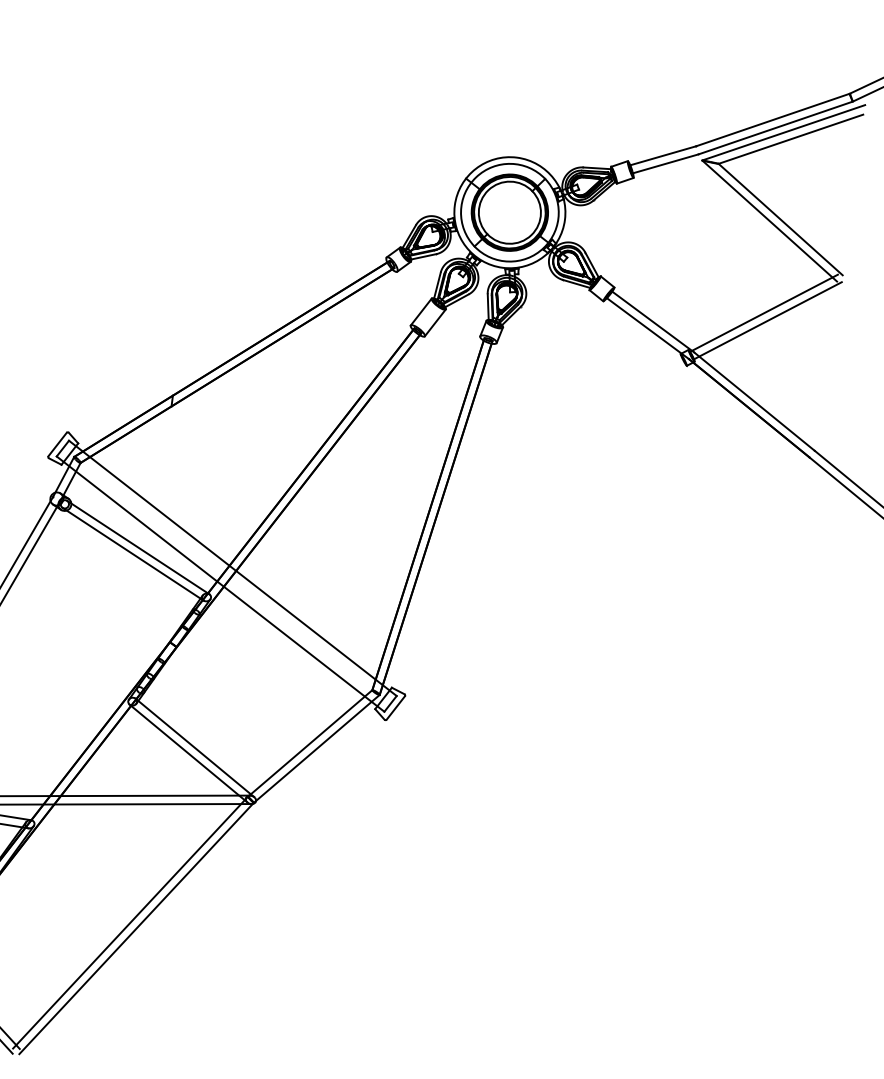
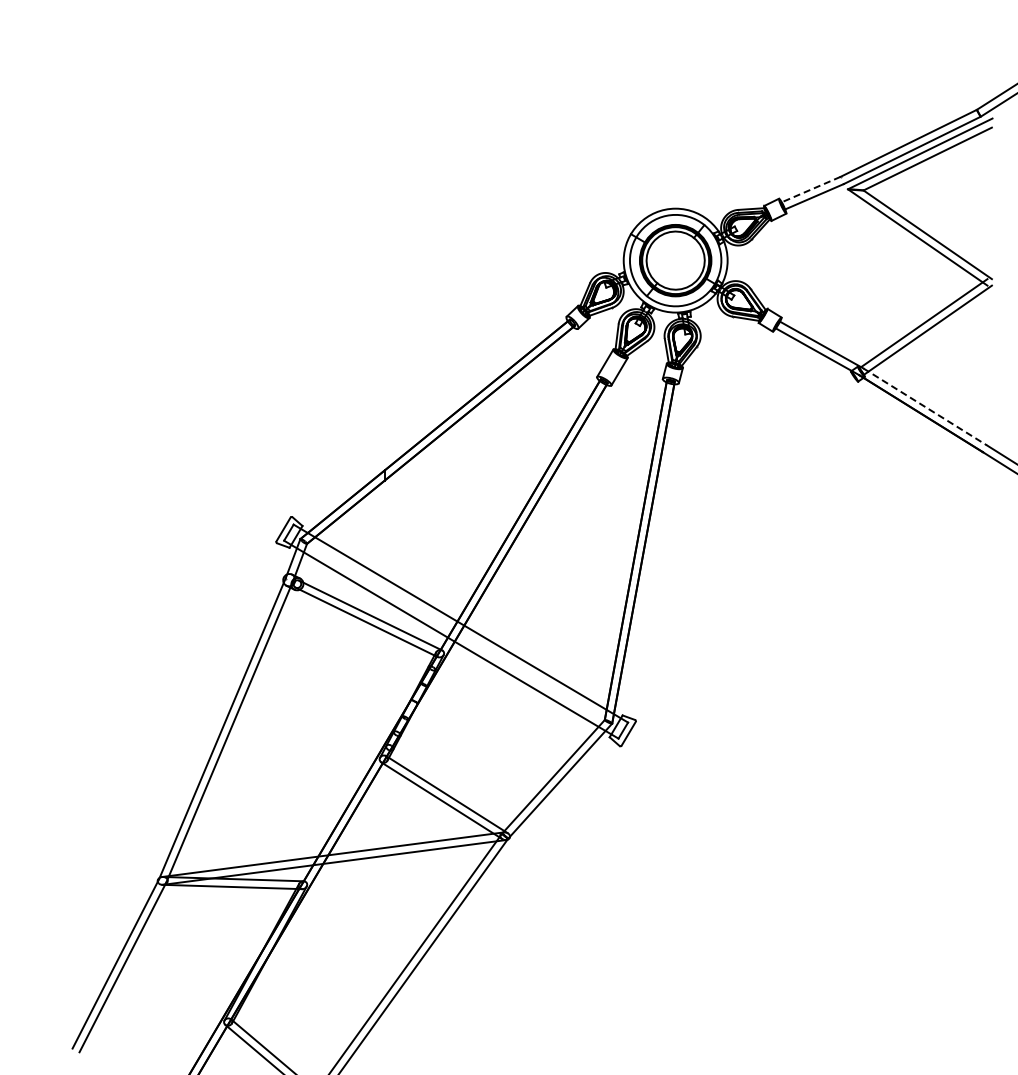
line: (662, 155) -> (810, 189), solid -> dashed
line: (754, 401) -> (925, 406), solid -> dashed

